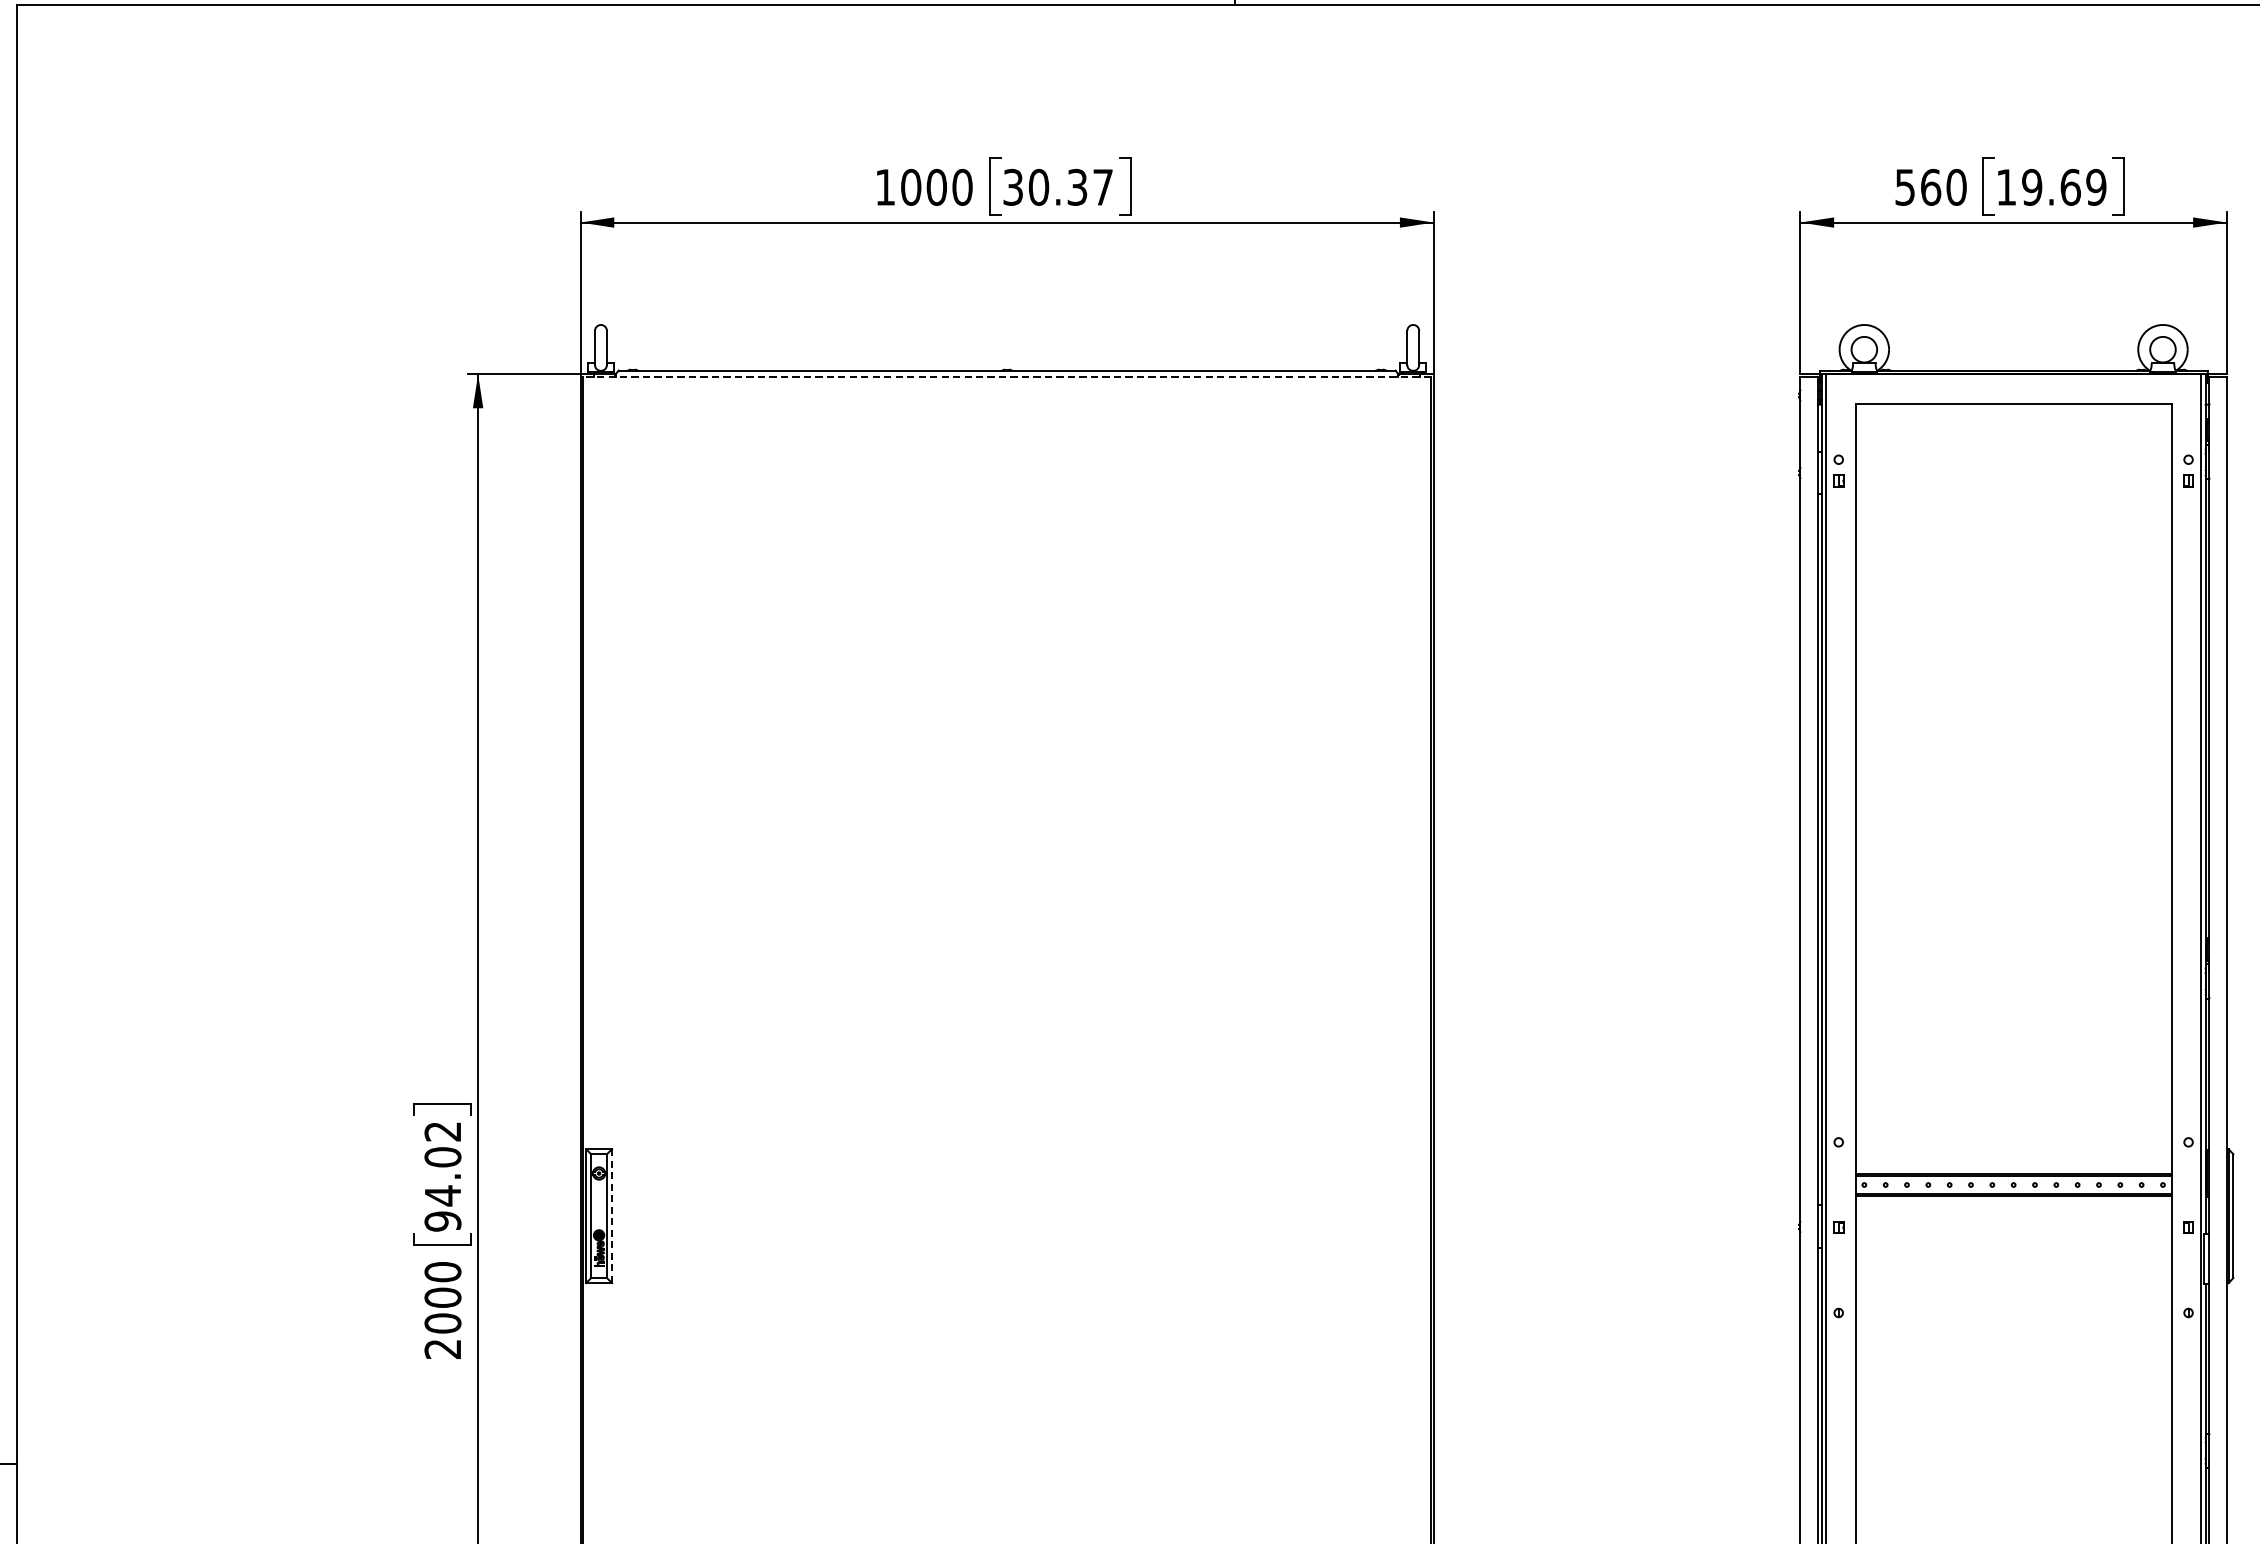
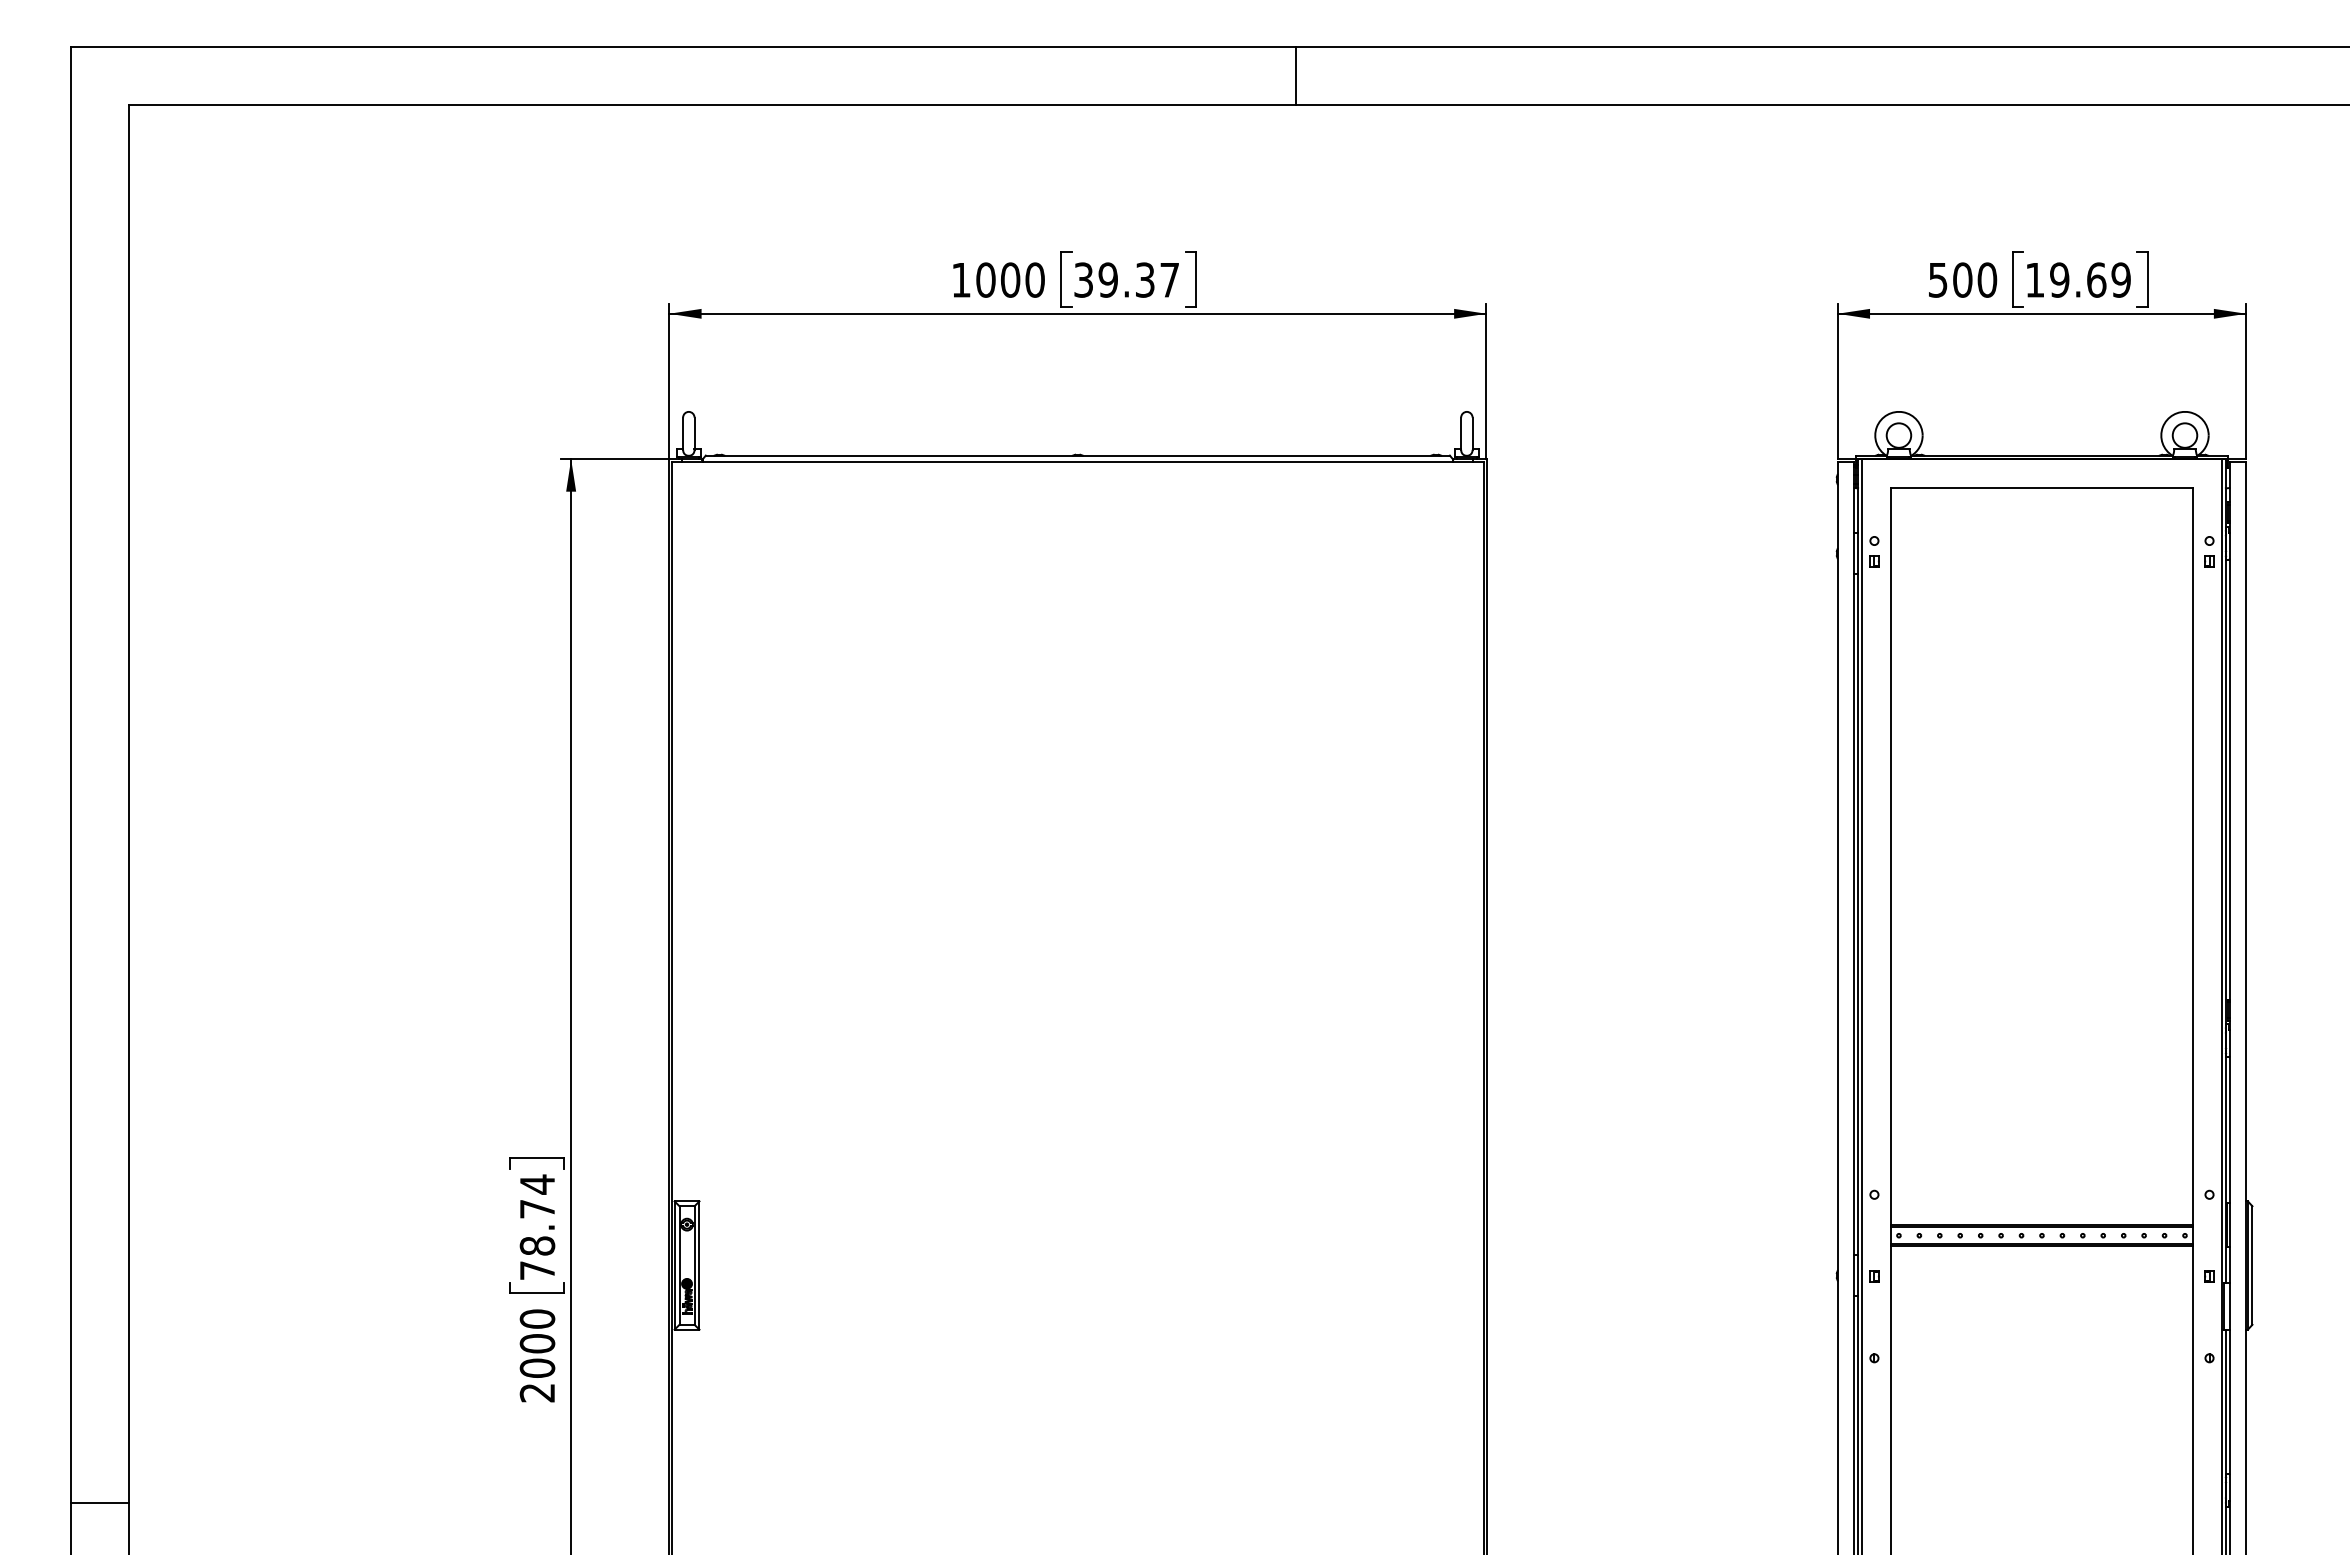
text: (1039, 186) -> (1108, 279), 30.37 -> 39.37
text: (1930, 186) -> (1962, 279), 560 -> 500
line: (1006, 376) -> (1077, 461), dashed -> solid
text: (442, 1176) -> (537, 1227), 94.02 -> 78.74
line: (612, 1217) -> (699, 1266), dashed -> solid

